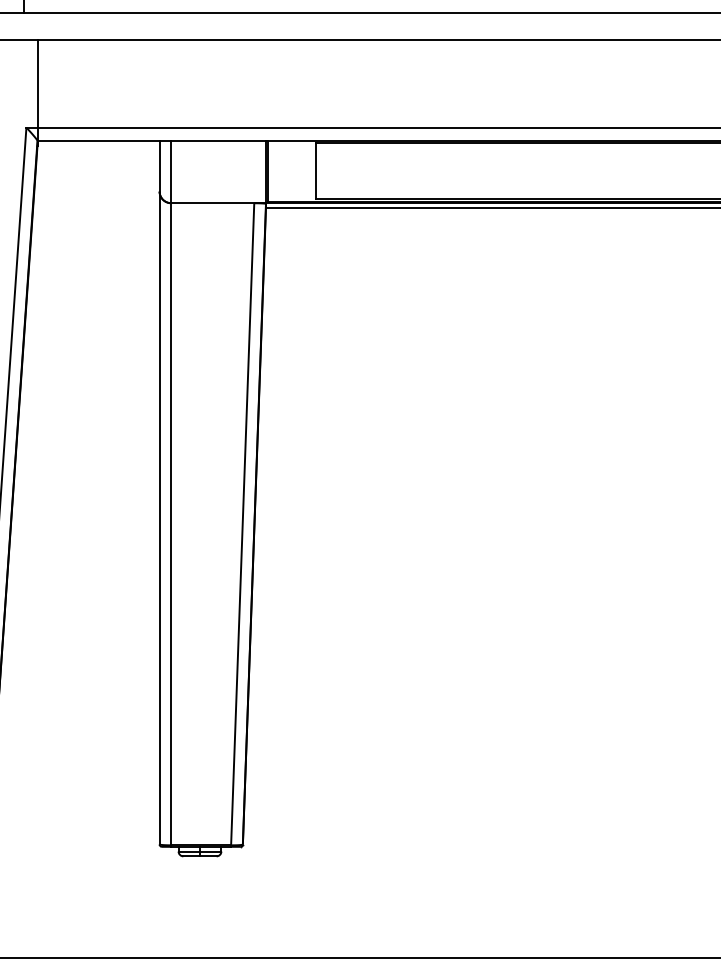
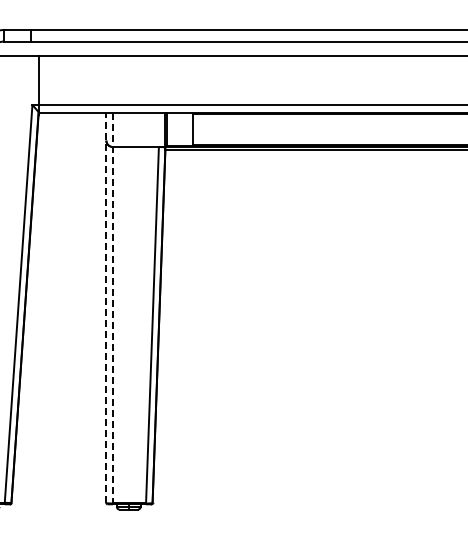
line: (159, 492) -> (106, 307), solid -> dashed
line: (170, 494) -> (112, 308), solid -> dashed

